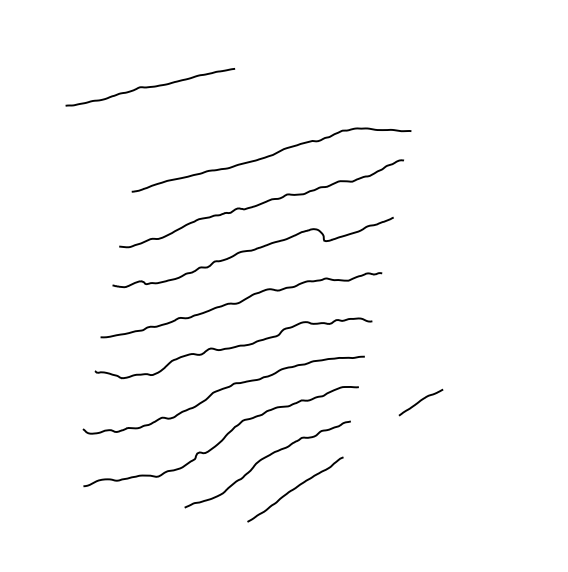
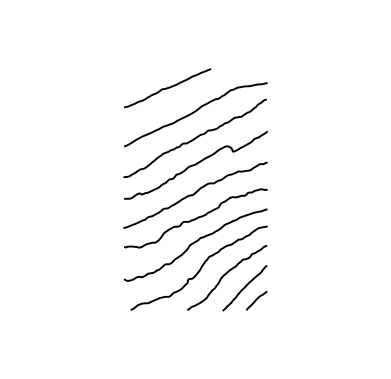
curve: (150, 87) -> (167, 88), moved
line: (420, 402) -> (256, 300), moved

